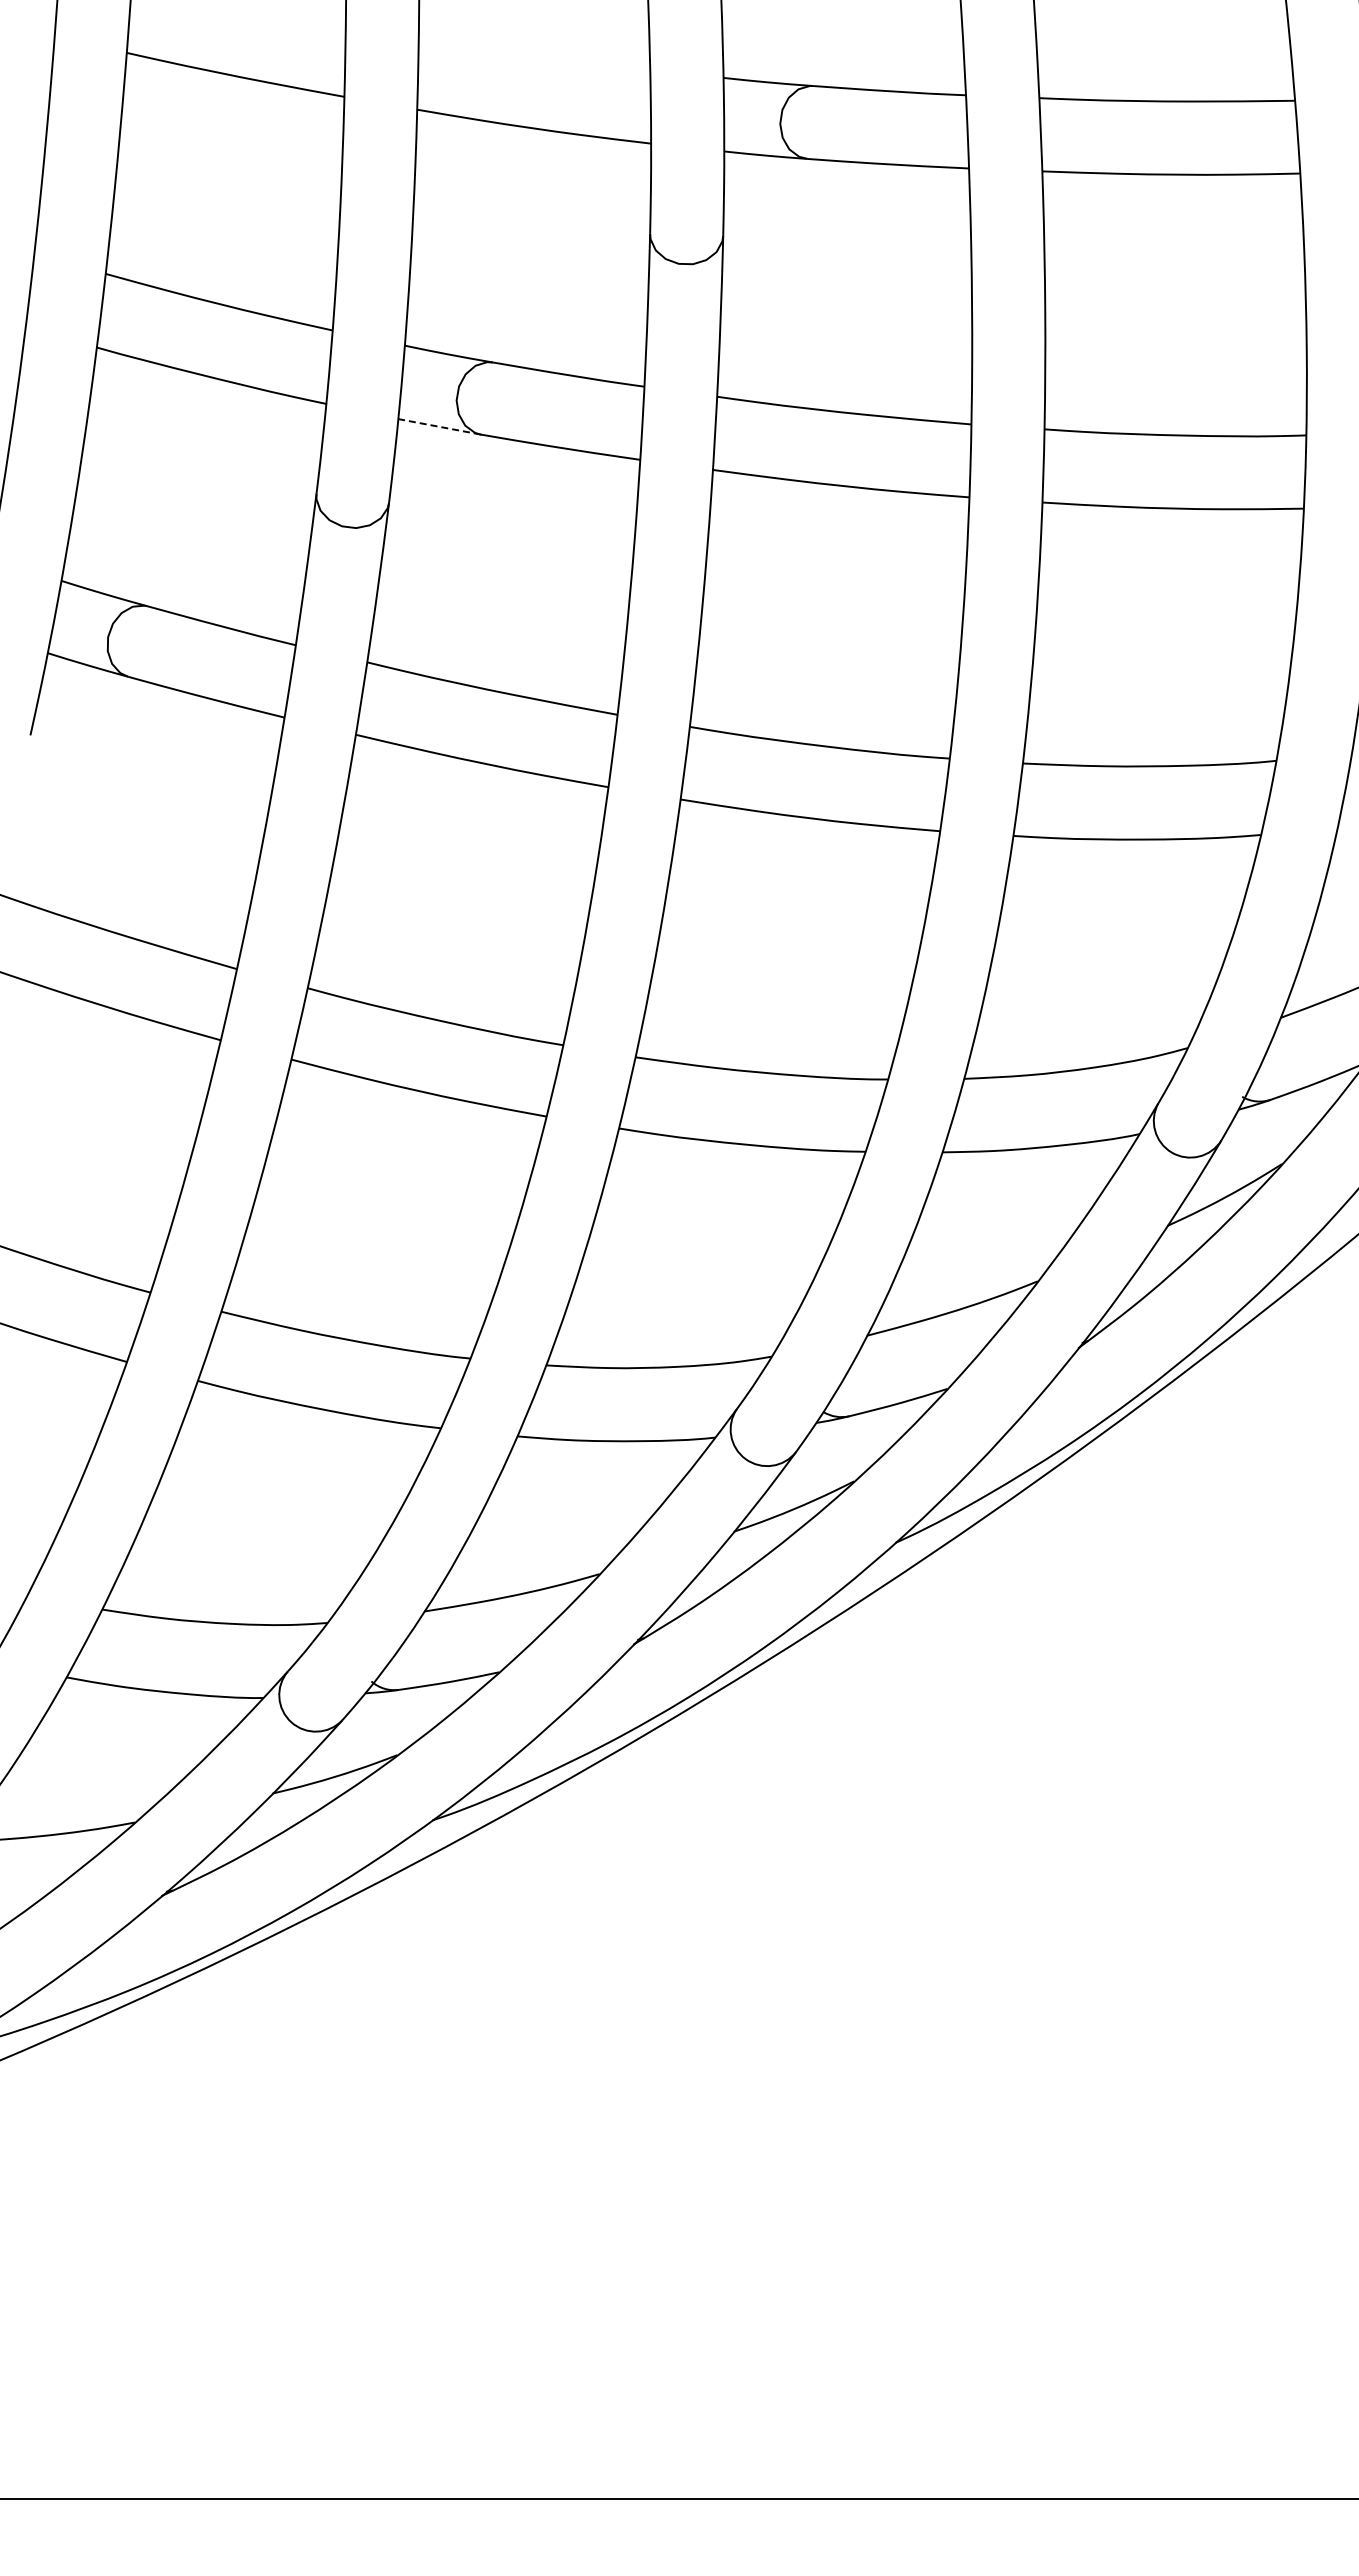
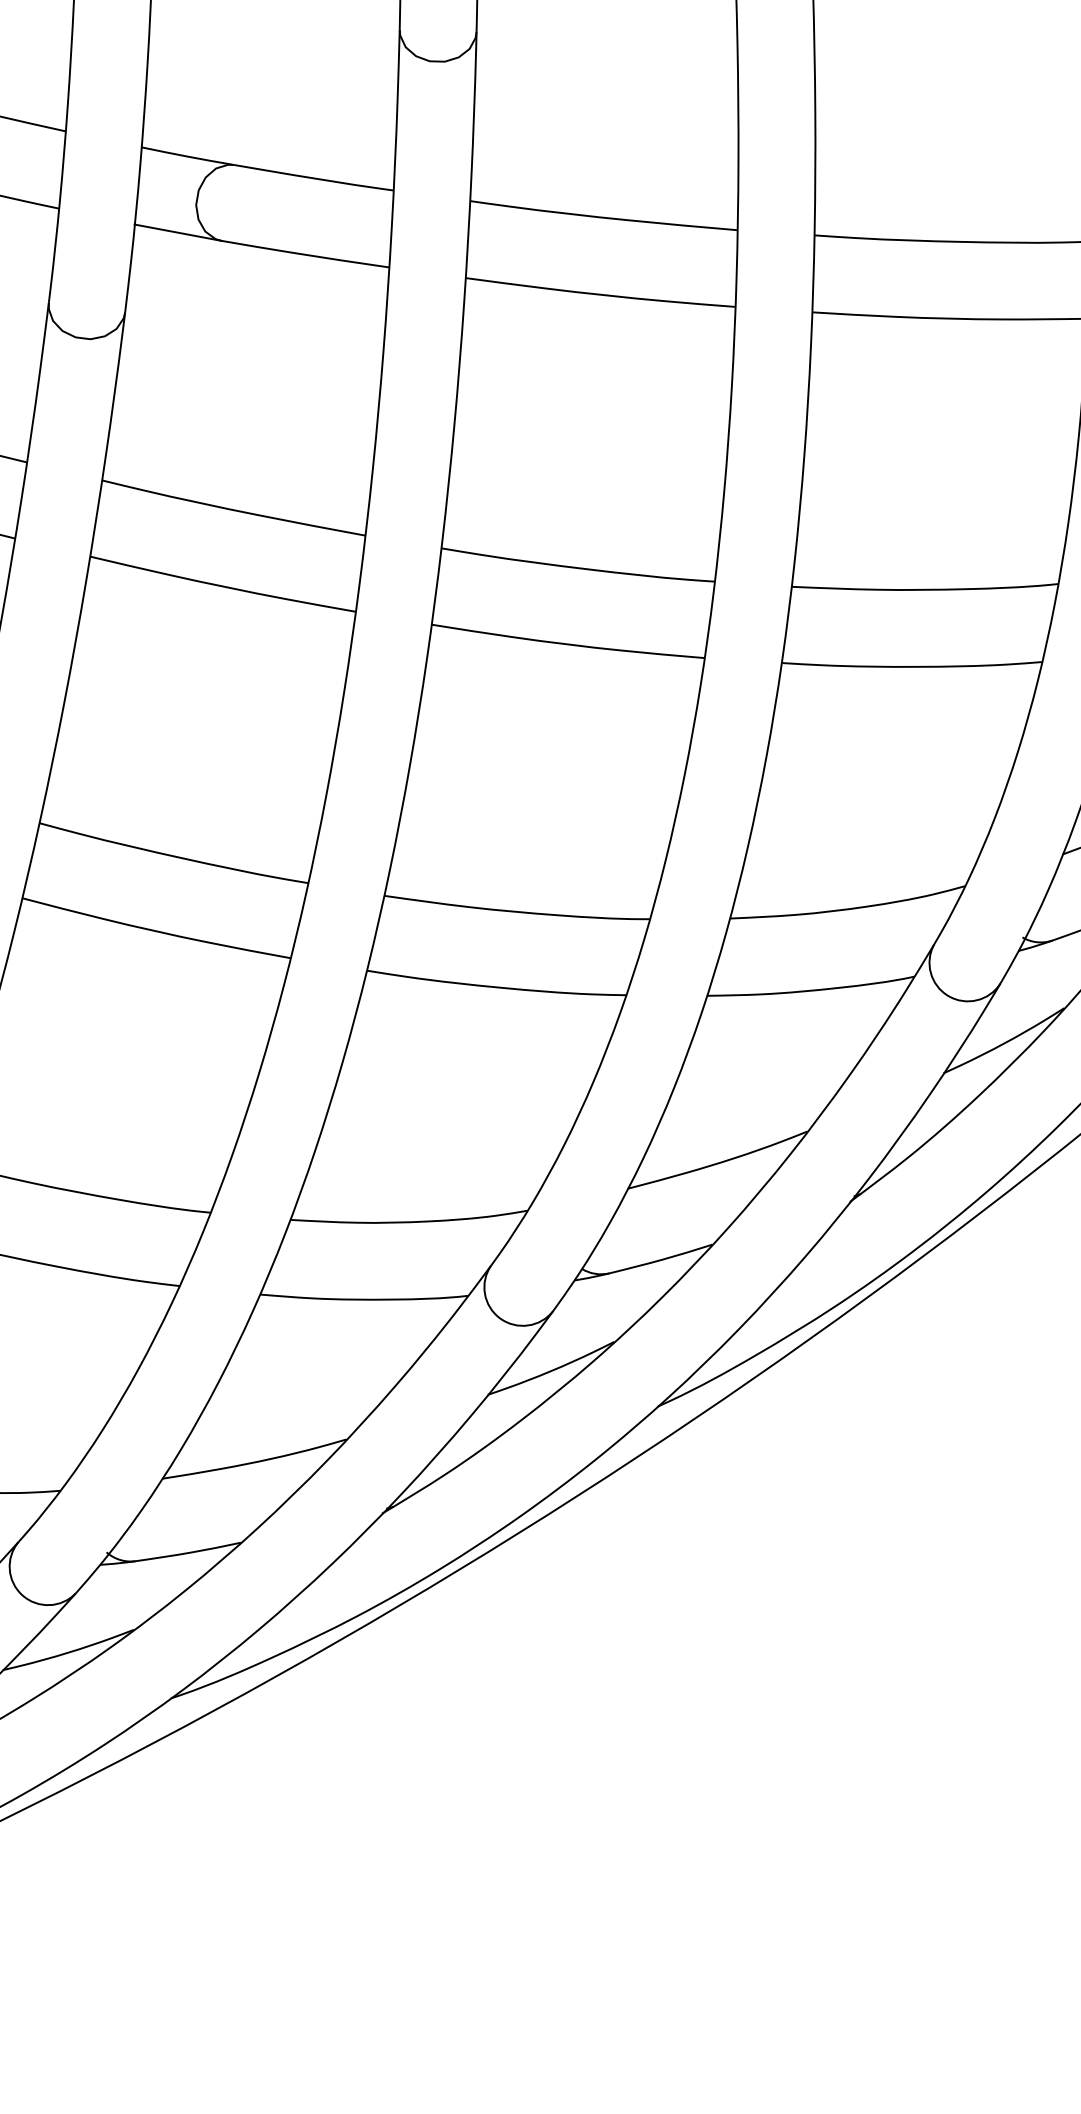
line: (439, 426) -> (178, 232), dashed -> solid

